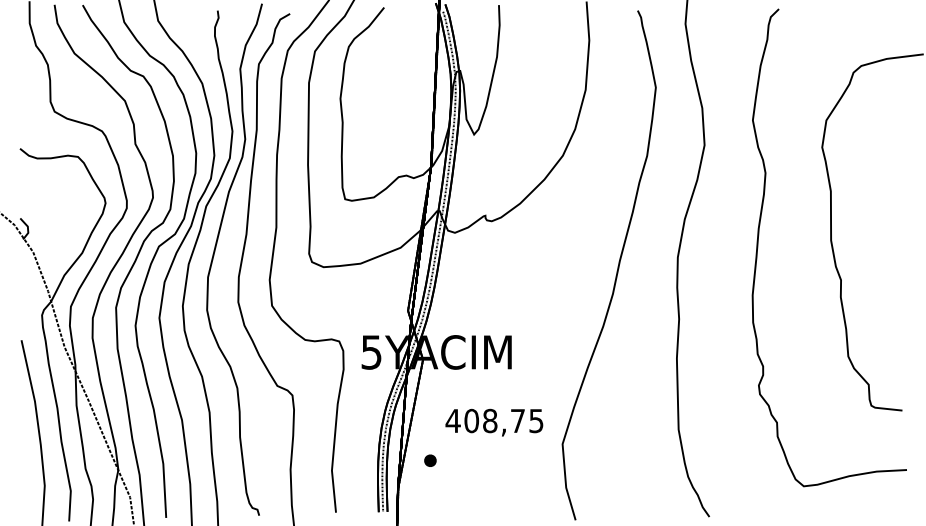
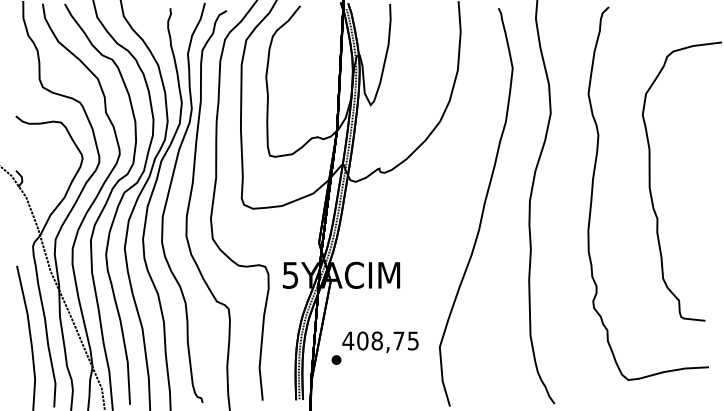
text: (494, 421) -> (380, 341), moved

